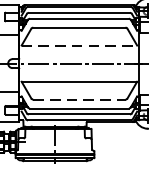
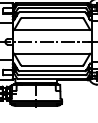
line: (79, 44) -> (52, 29), dashed -> solid
line: (79, 99) -> (52, 65), dashed -> solid

